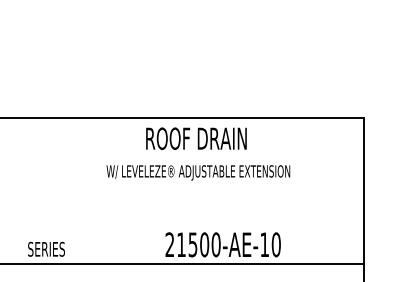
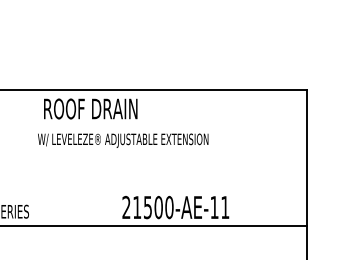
text: (196, 138) -> (90, 108), moved
text: (198, 172) -> (123, 140), moved
text: (275, 244) -> (224, 207), 21500-AE-10 -> 21500-AE-11

